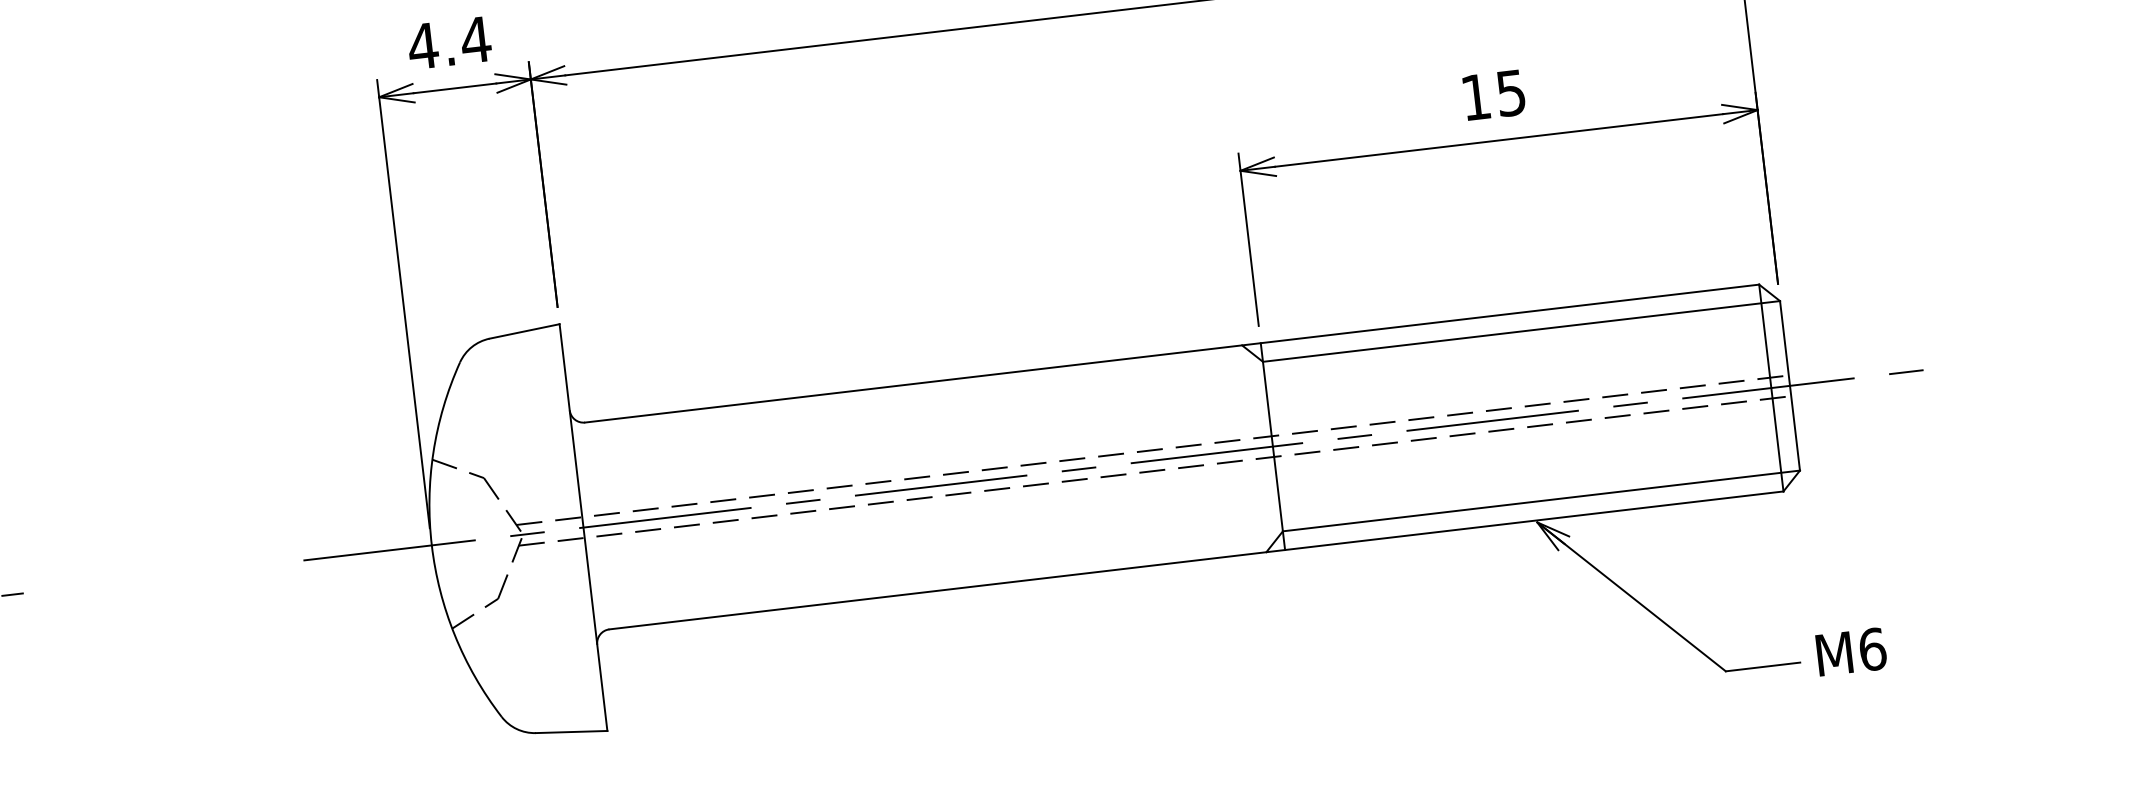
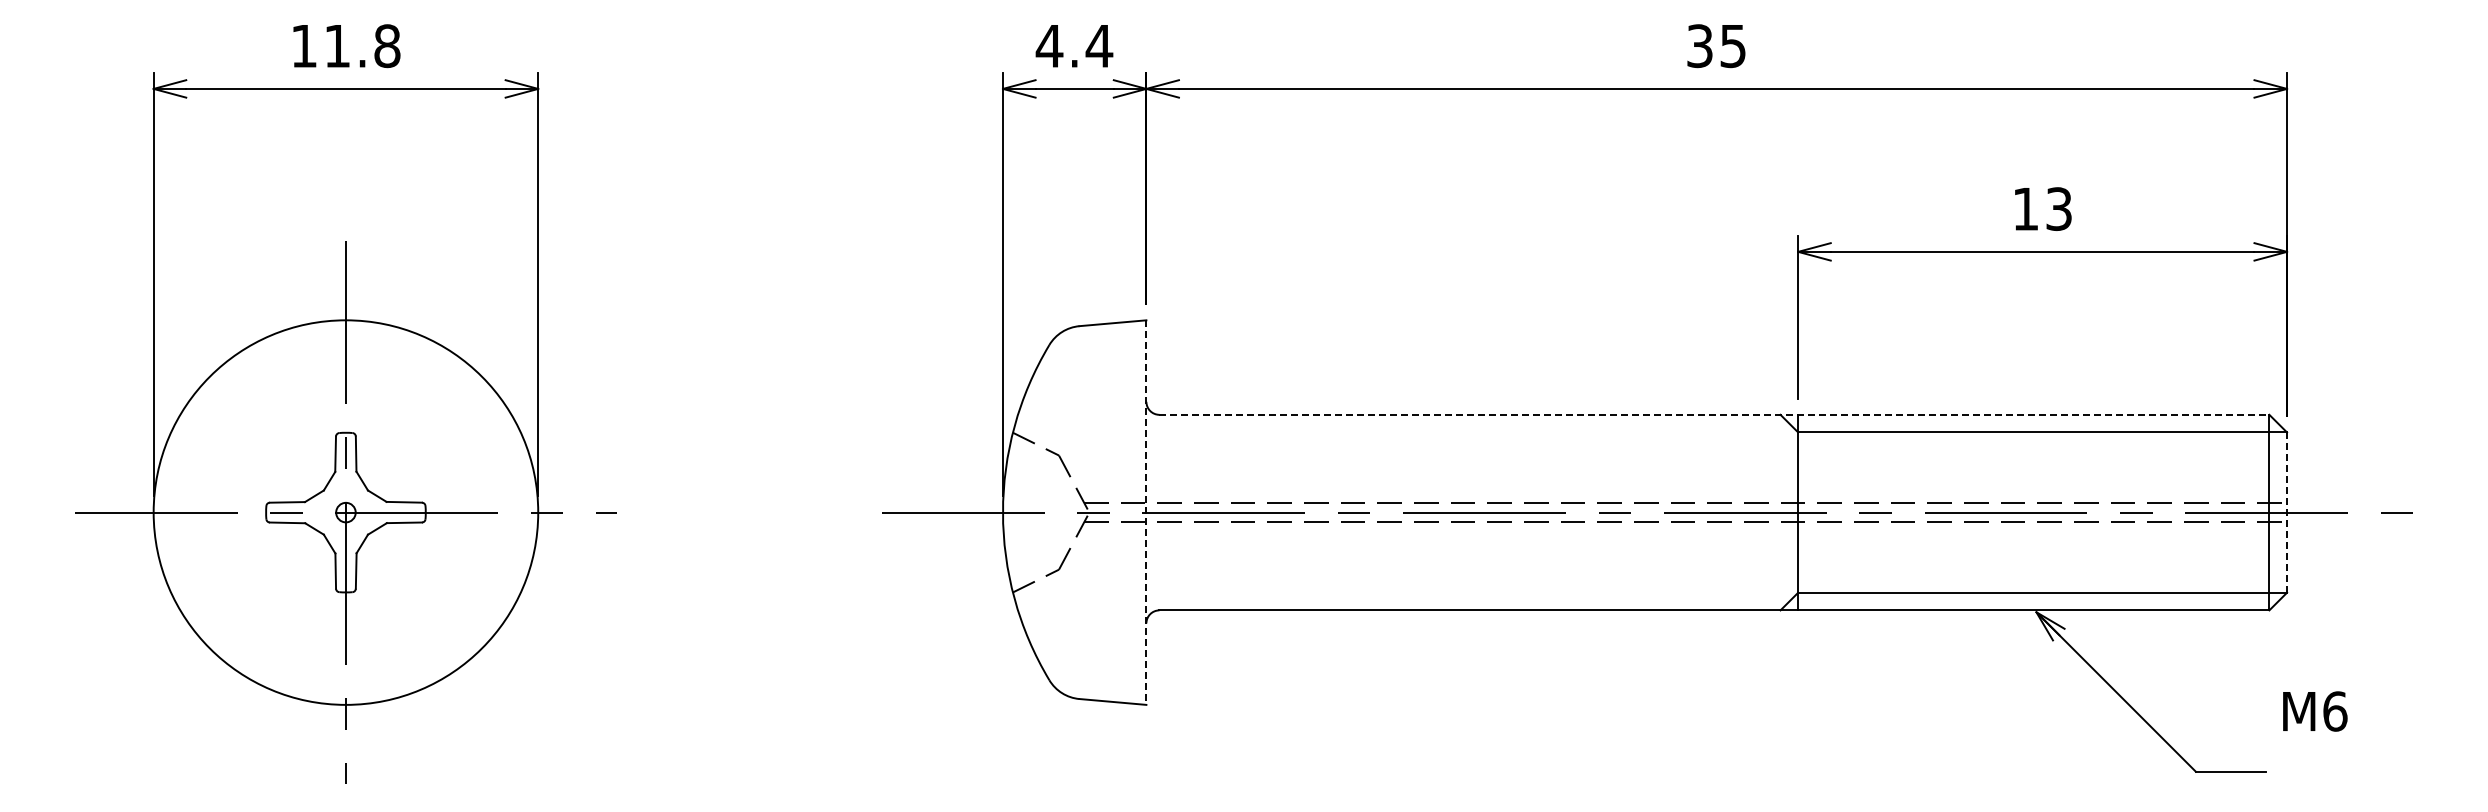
text: (1511, 92) -> (2059, 208), 15 -> 13
line: (1172, 353) -> (1714, 414), solid -> dashed
line: (1790, 386) -> (2287, 513), solid -> dashed
line: (583, 528) -> (1146, 513), solid -> dashed
text: (1851, 651) -> (2315, 711), moved

